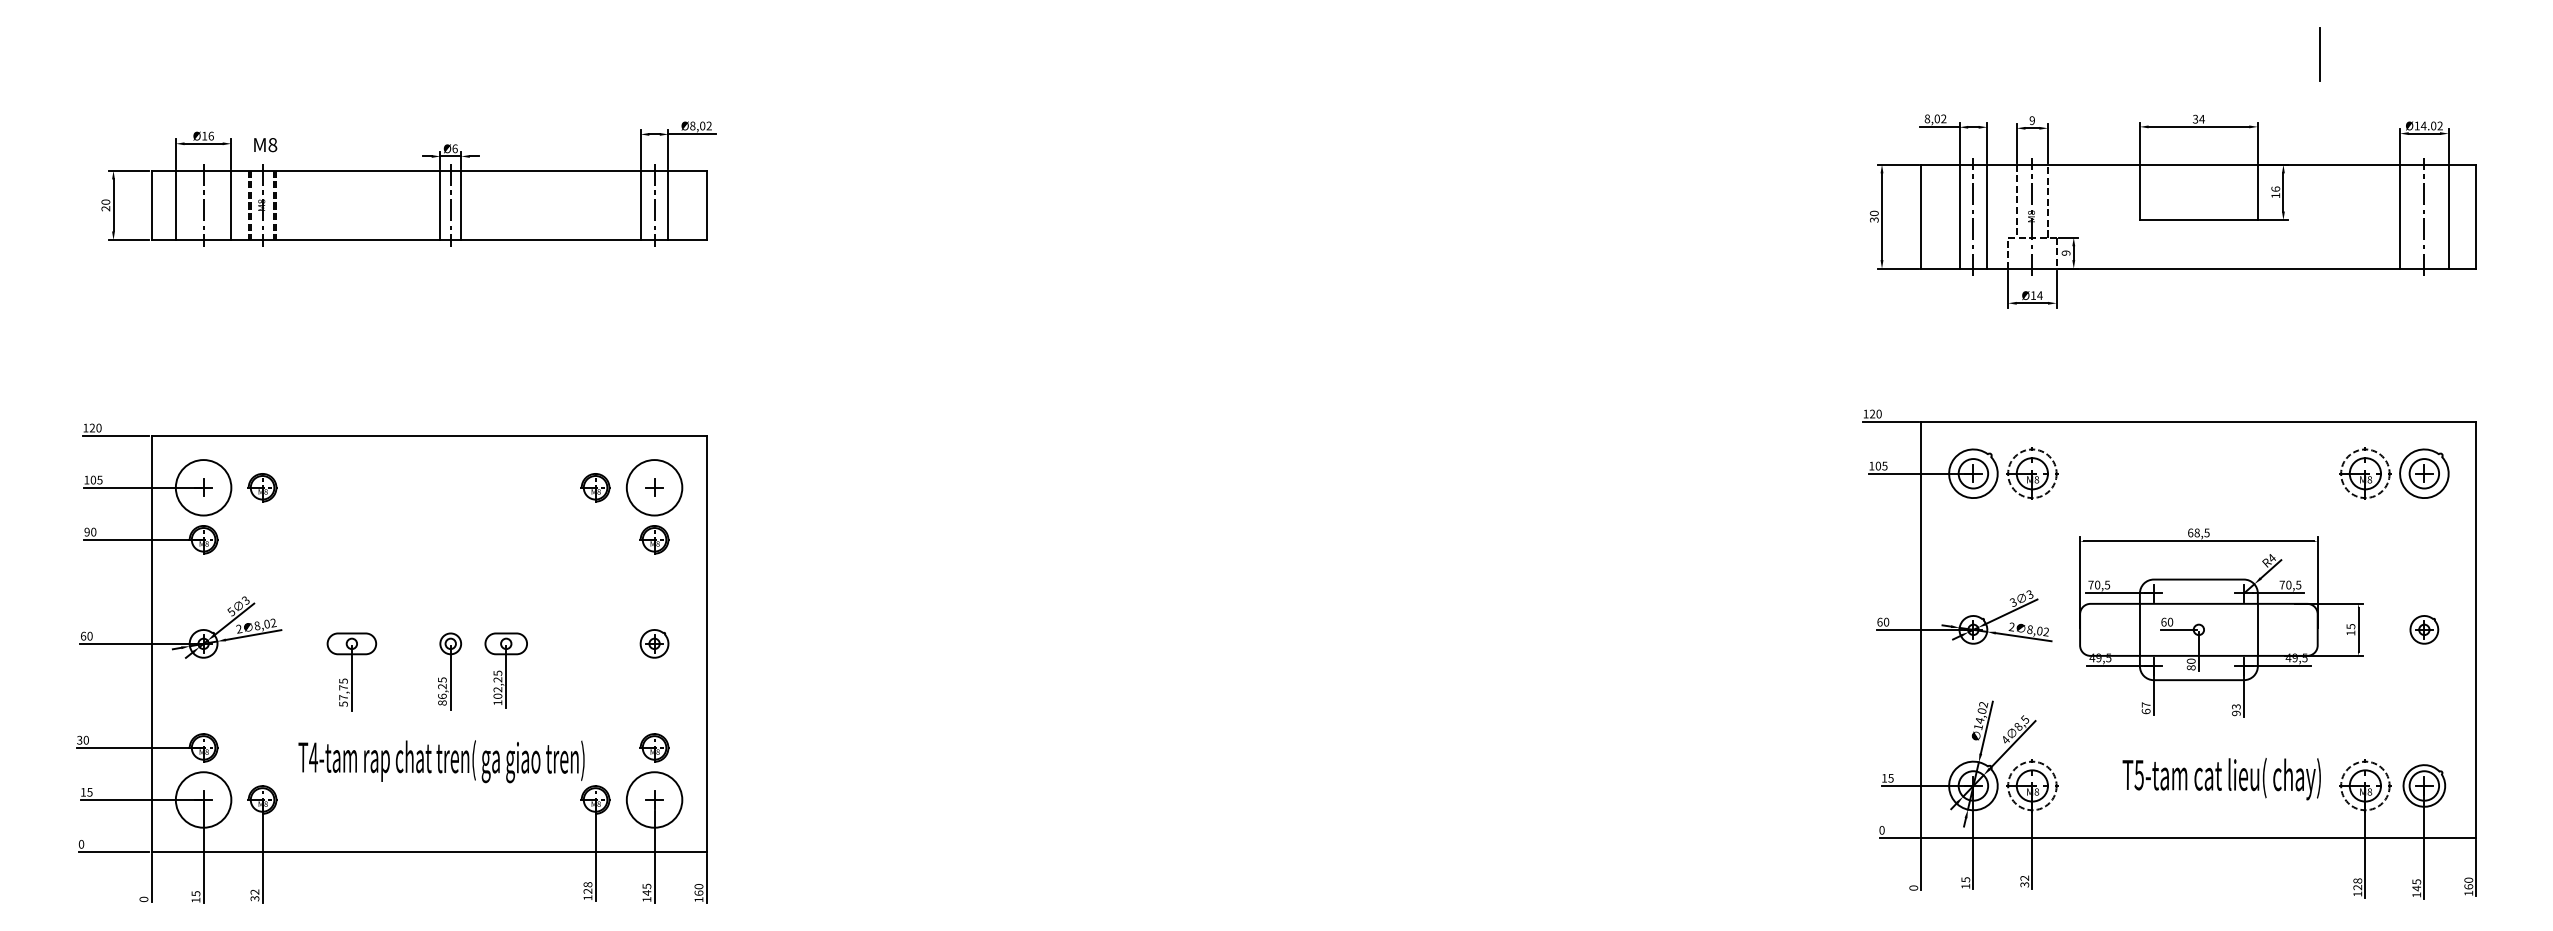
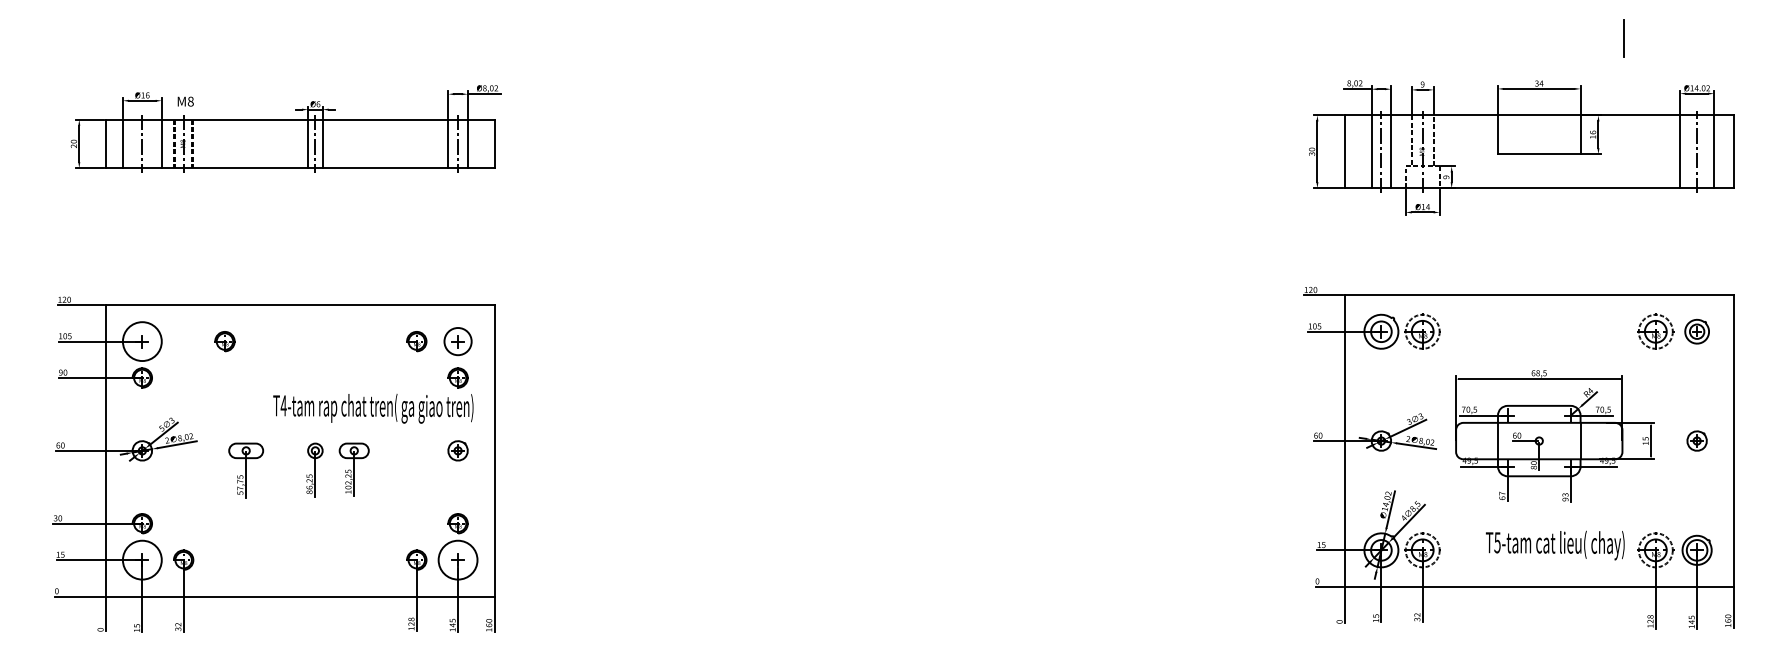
part: (2424, 473) -> (1697, 331), size x0.7
part: (262, 487) -> (224, 341), moved
circle: (654, 487) -> (458, 341), size x0.7
text: (441, 761) -> (373, 408), moved

